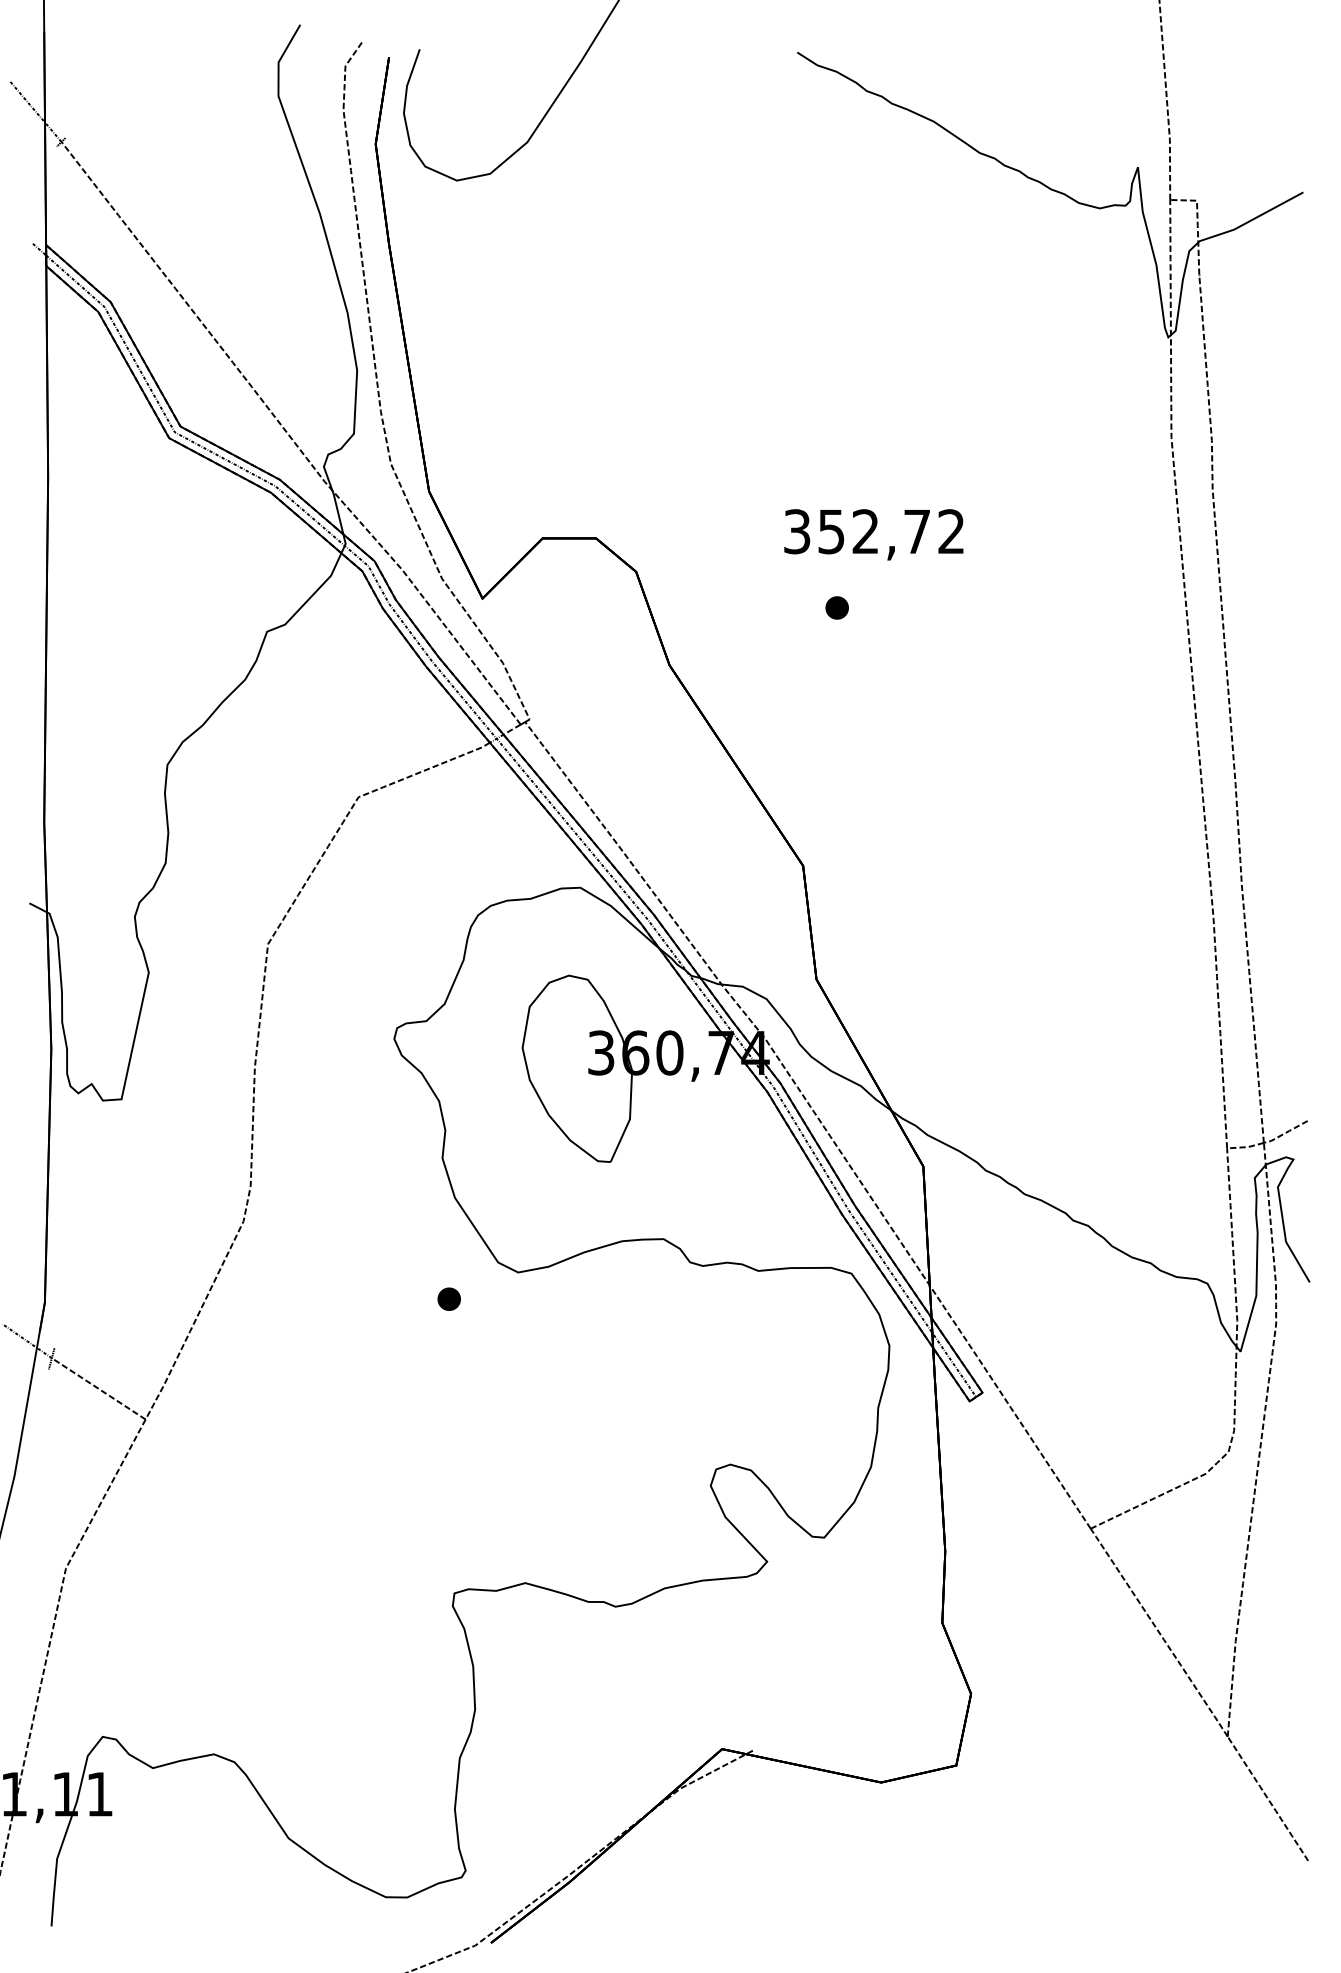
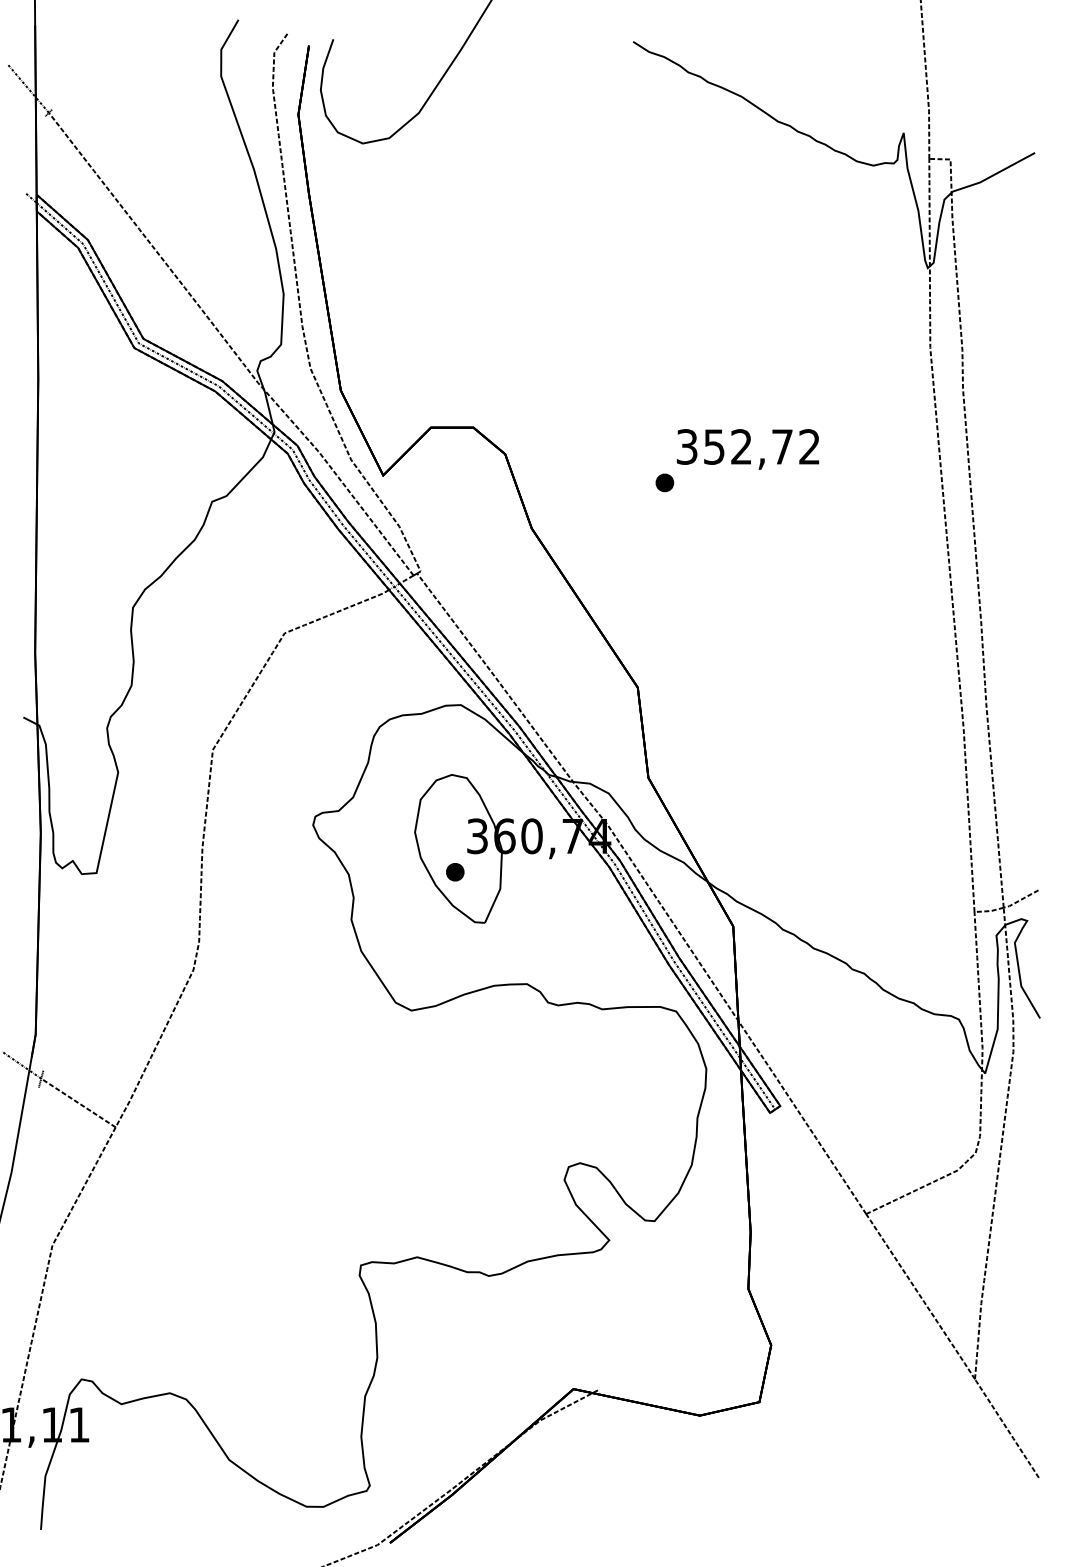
text: (873, 534) -> (747, 449), moved
part: (448, 1298) -> (454, 871), moved

